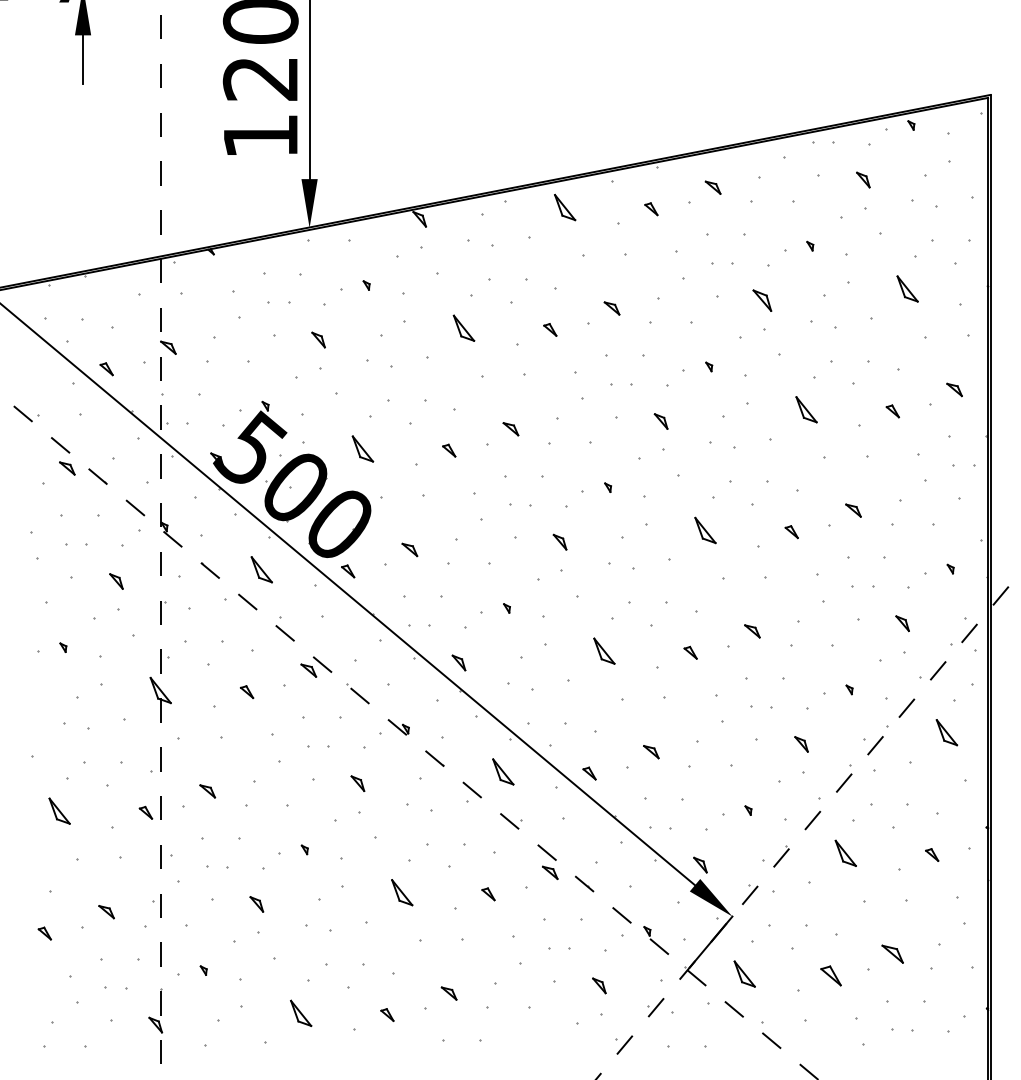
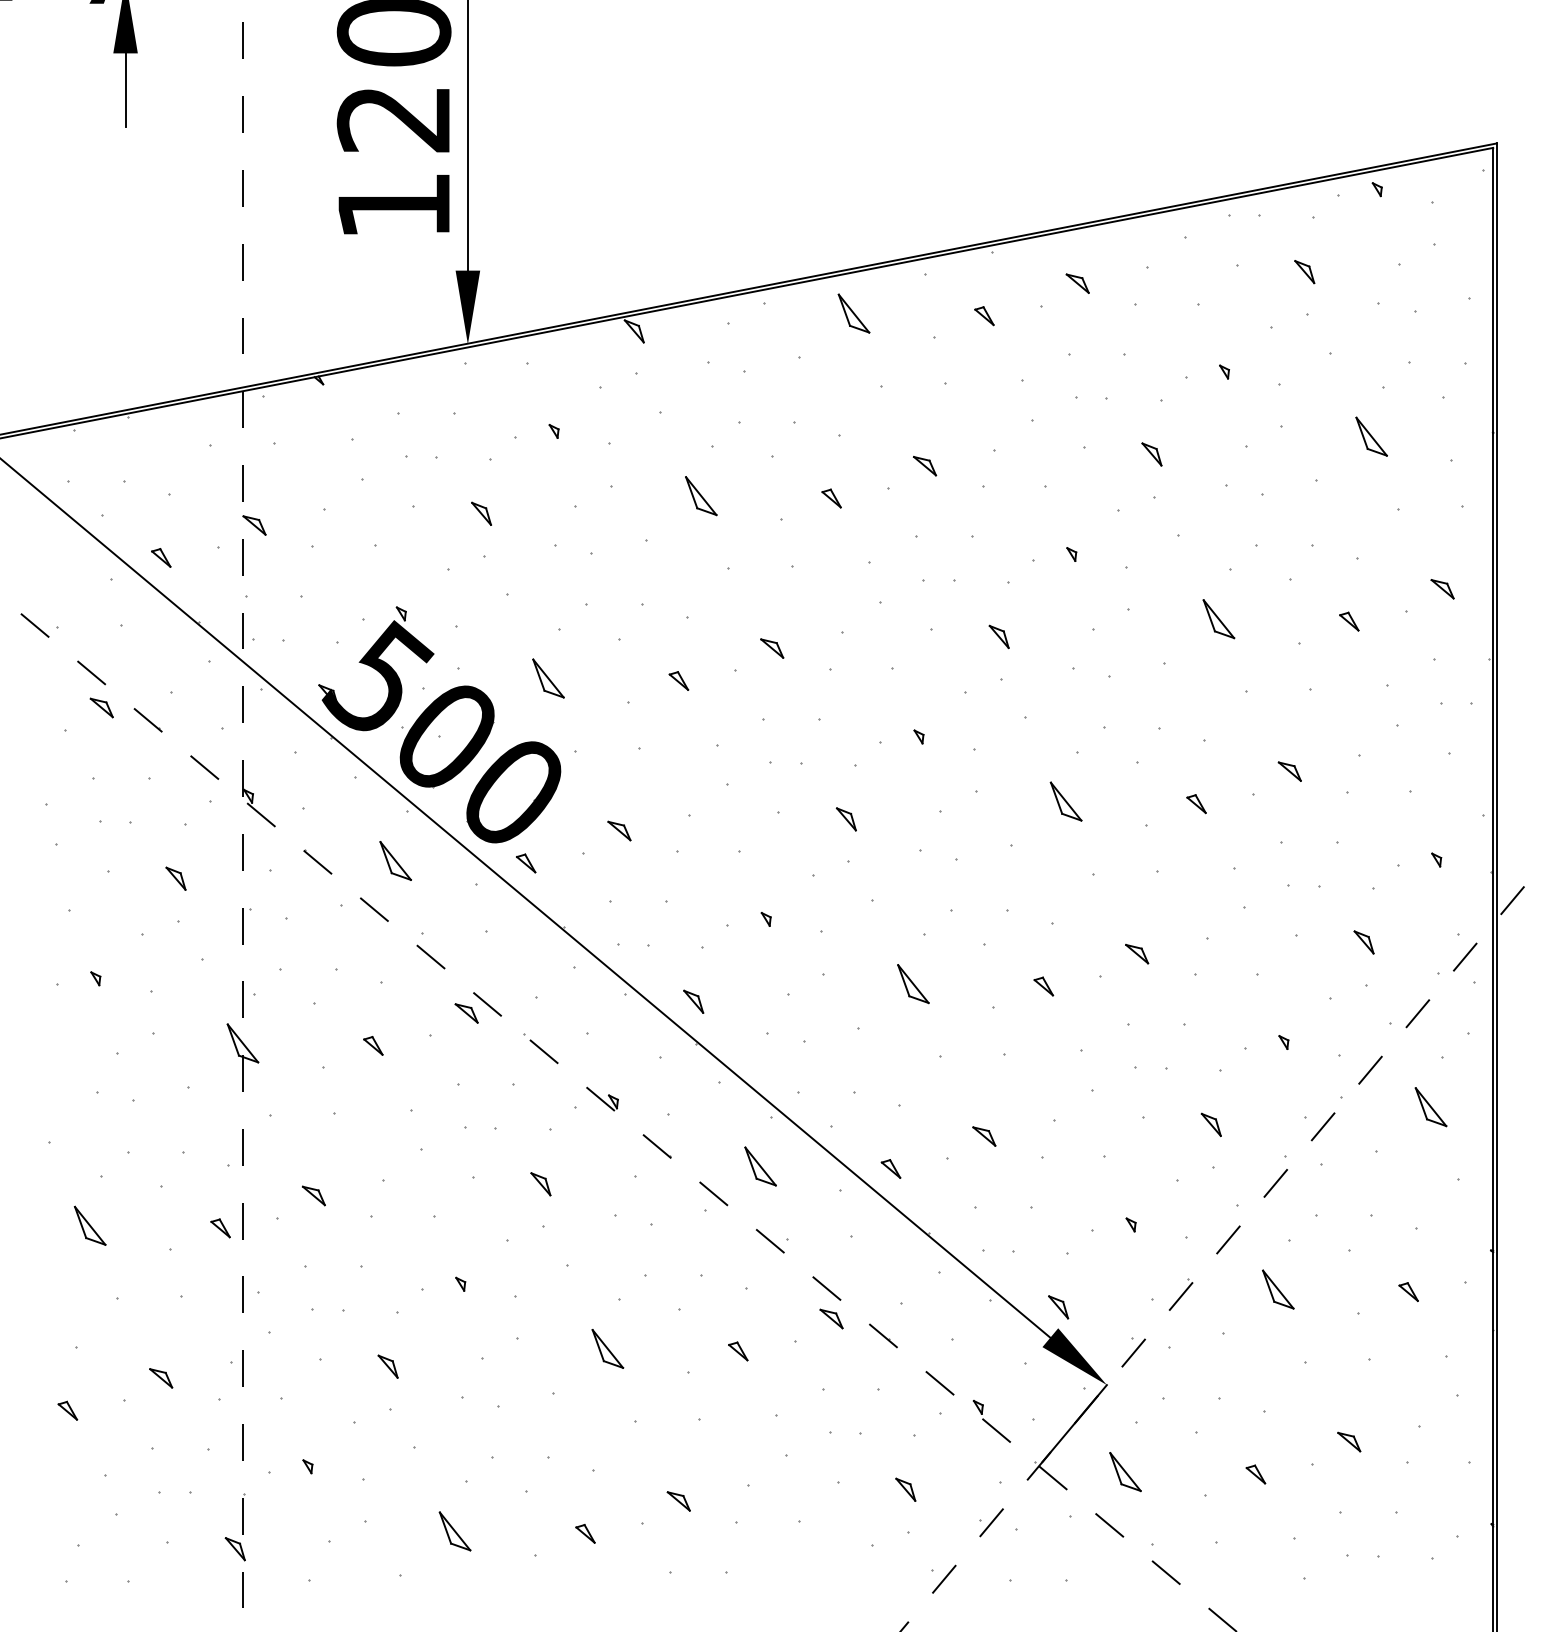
part: (761, 300) -> (1150, 454), size x0.71
part: (892, 954) -> (1348, 1442), size x0.71
part: (830, 975) -> (1255, 1474), size x0.62

